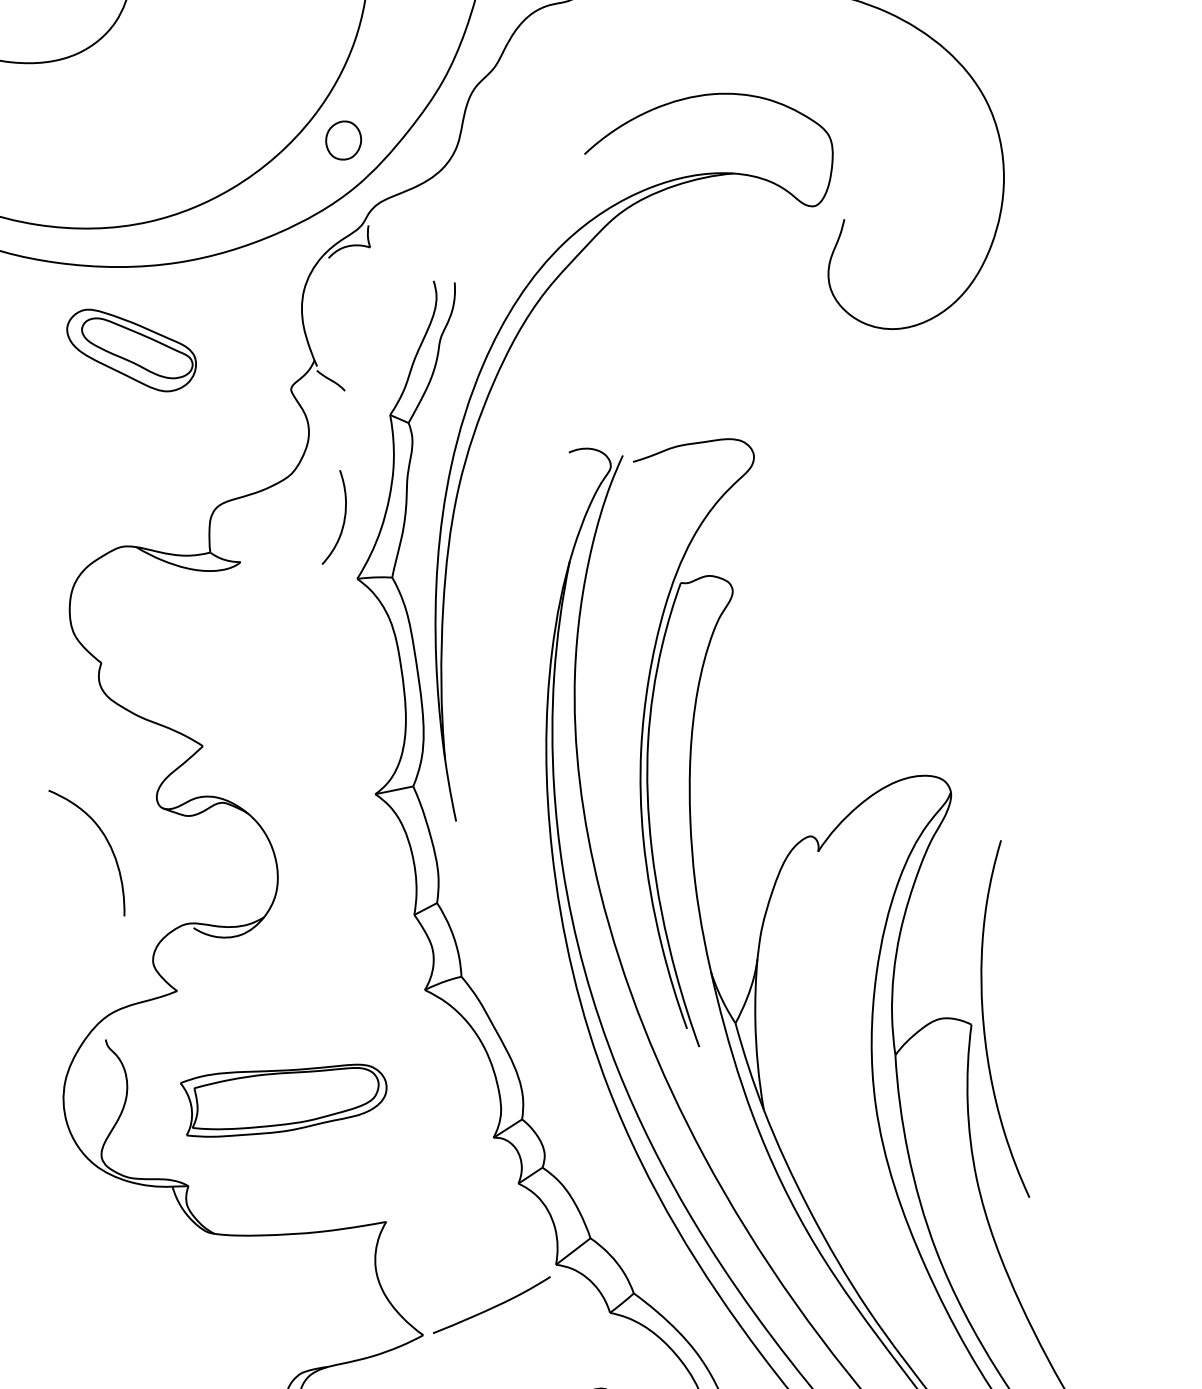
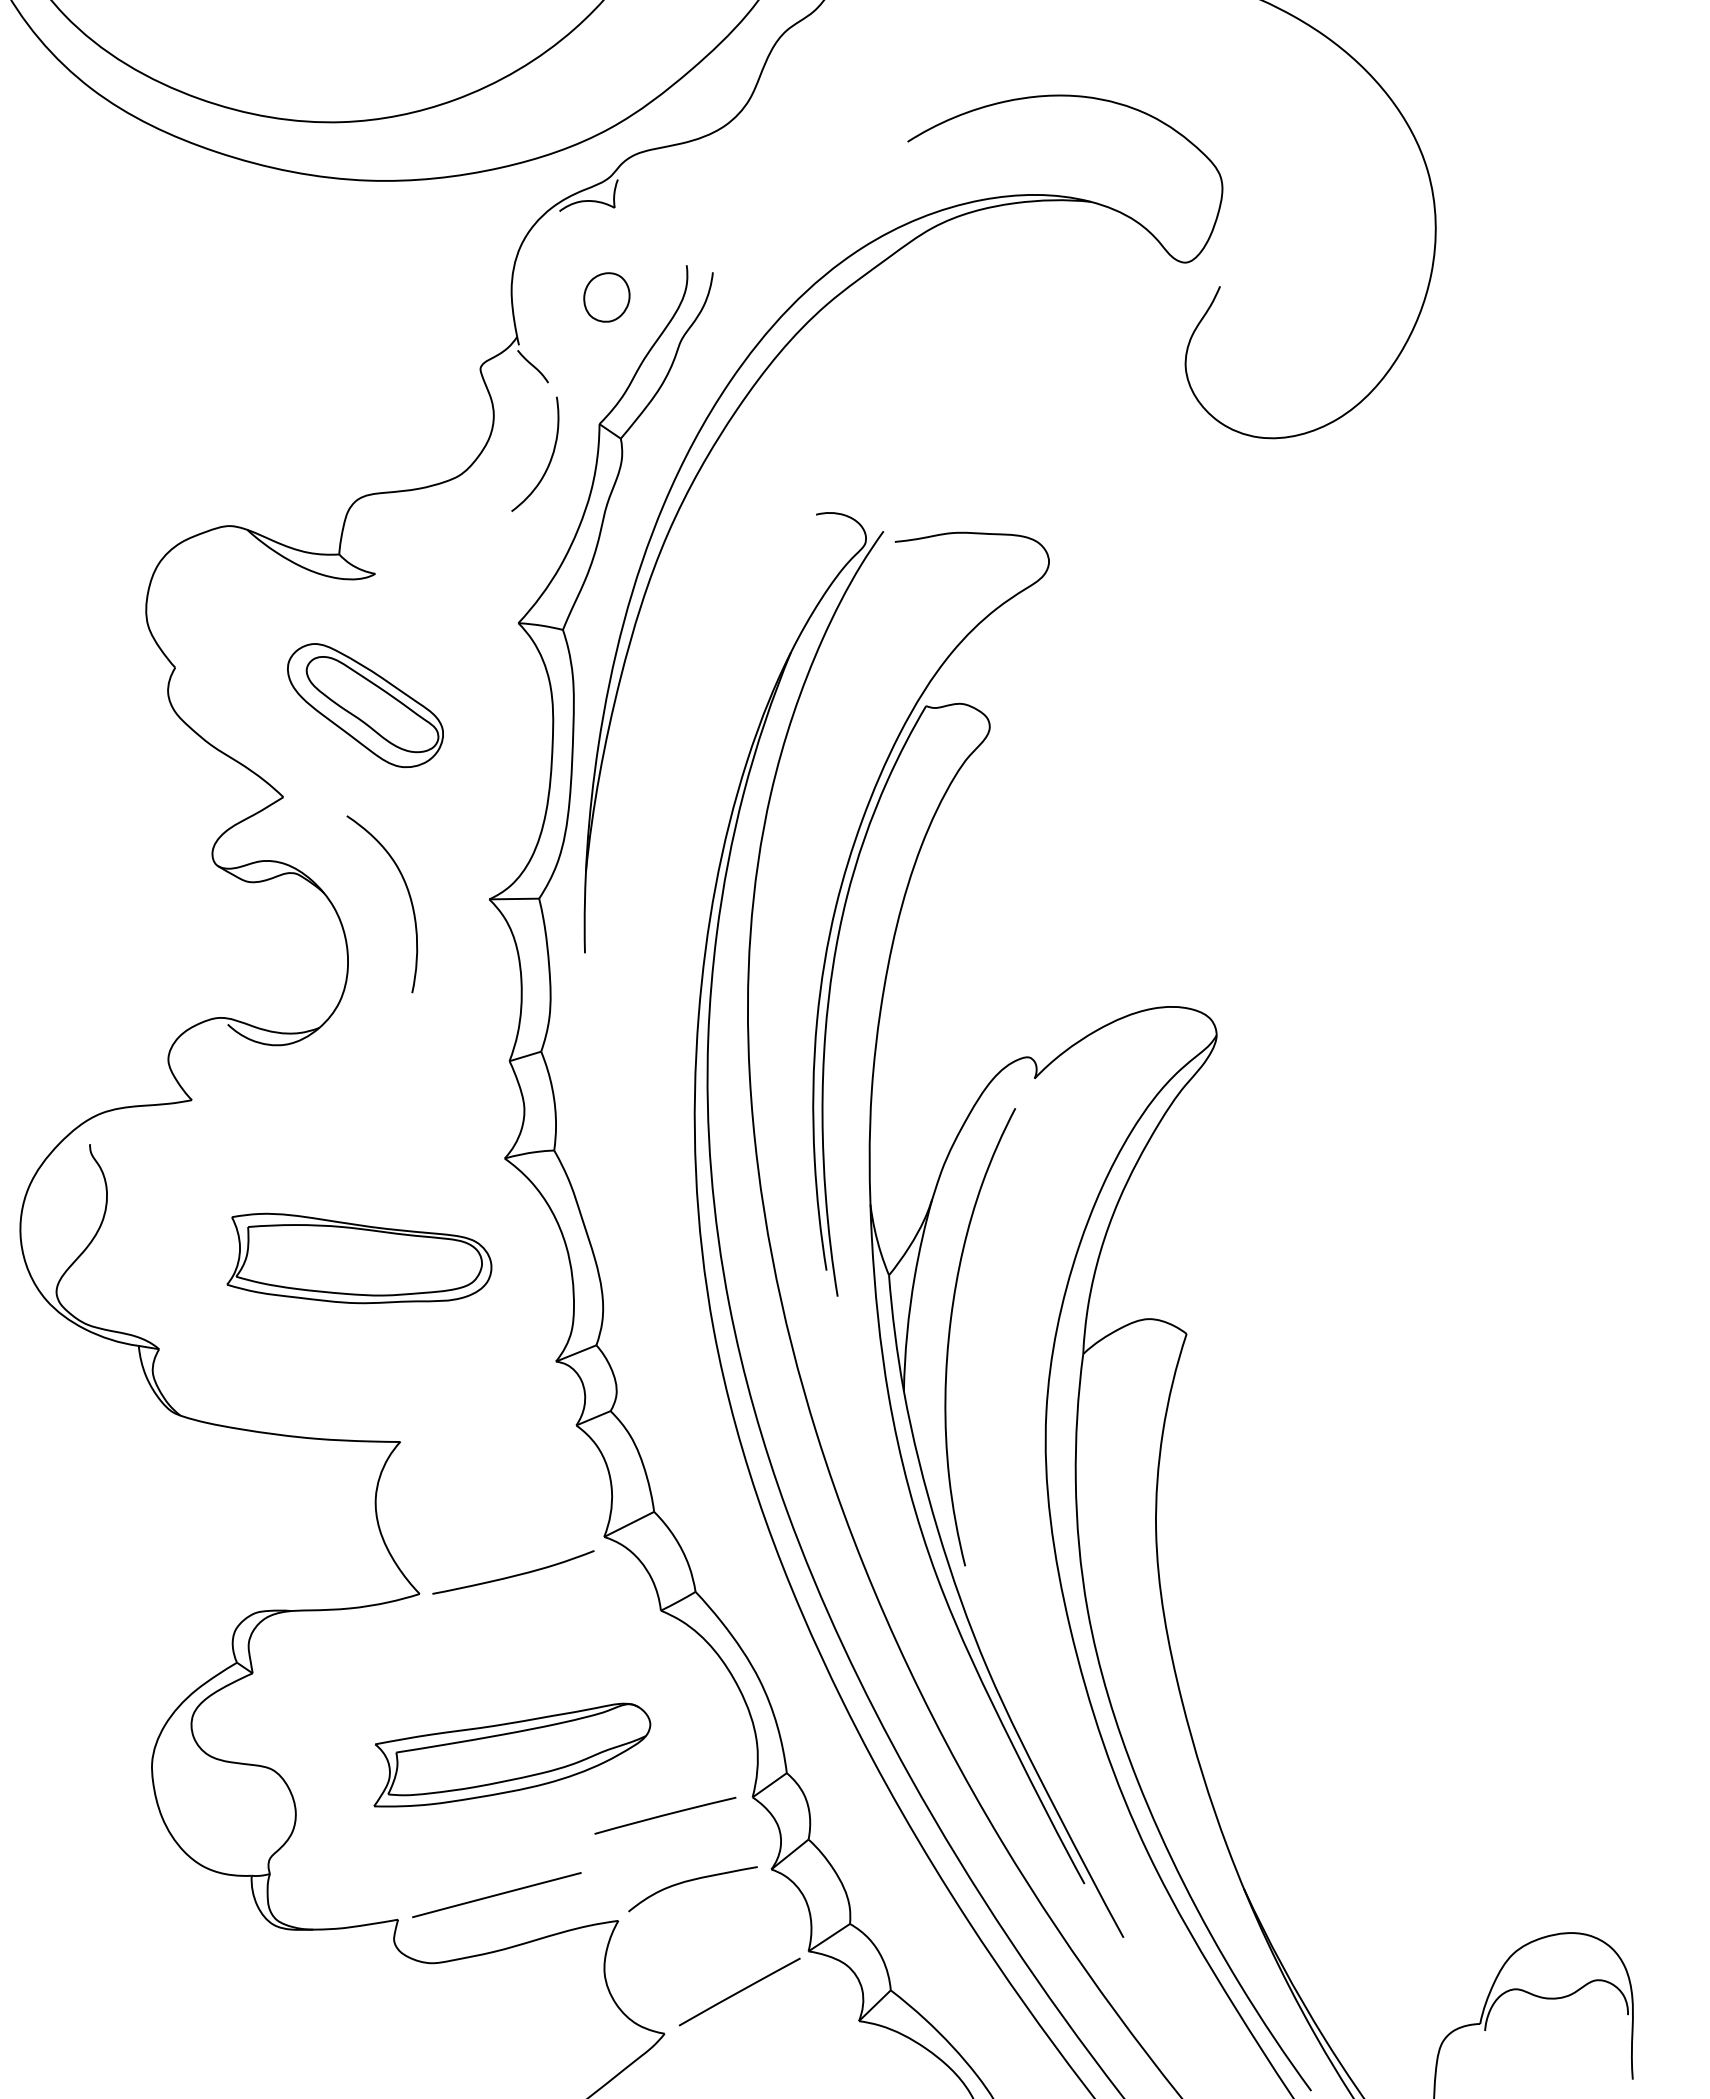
part: (343, 140) -> (606, 297), moved
part: (132, 349) -> (365, 705), moved
curve: (343, 517) -> (550, 457), moved
curve: (107, 842) -> (408, 895), moved
curve: (984, 1022) -> (950, 1334), moved
part: (284, 1096) -> (359, 1258), moved

